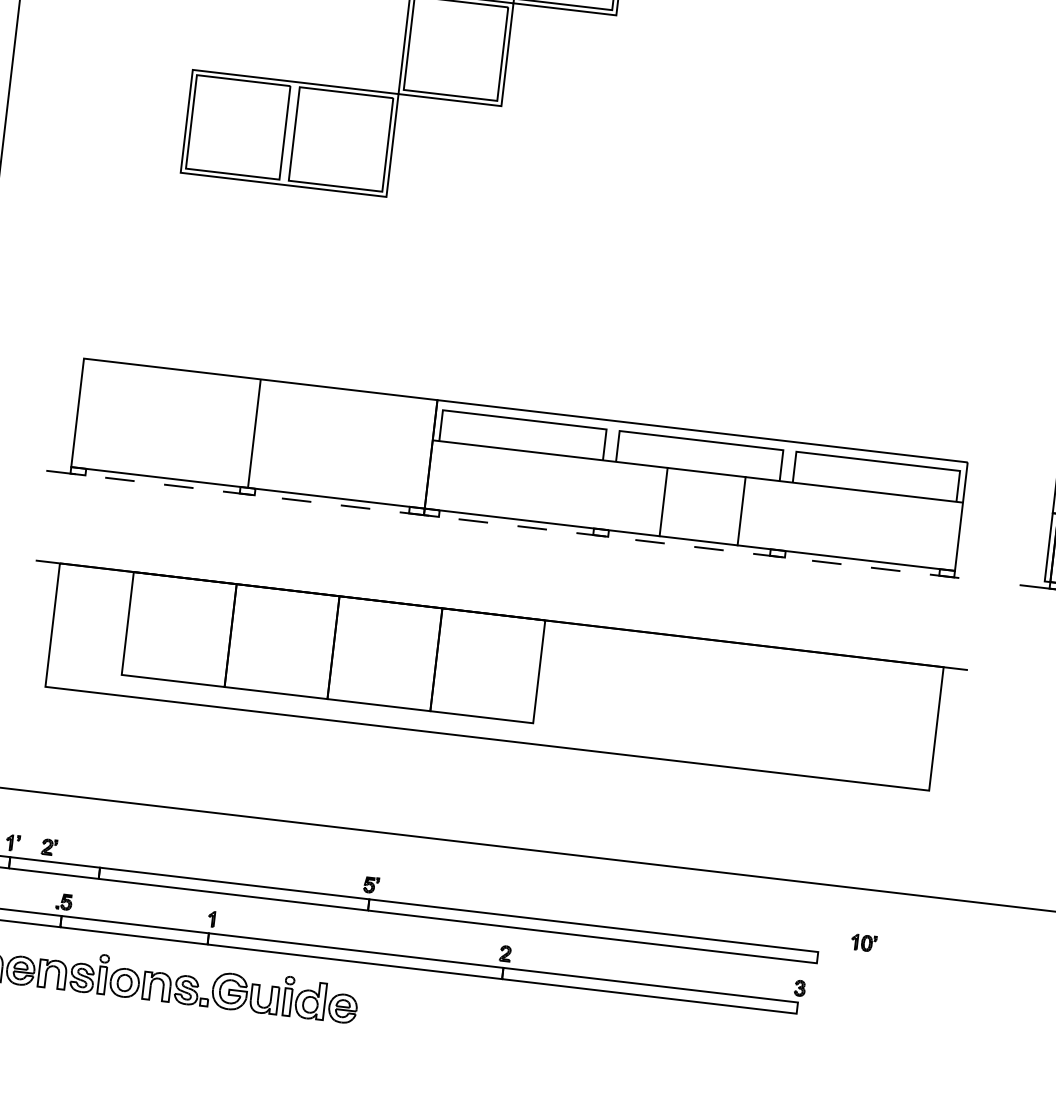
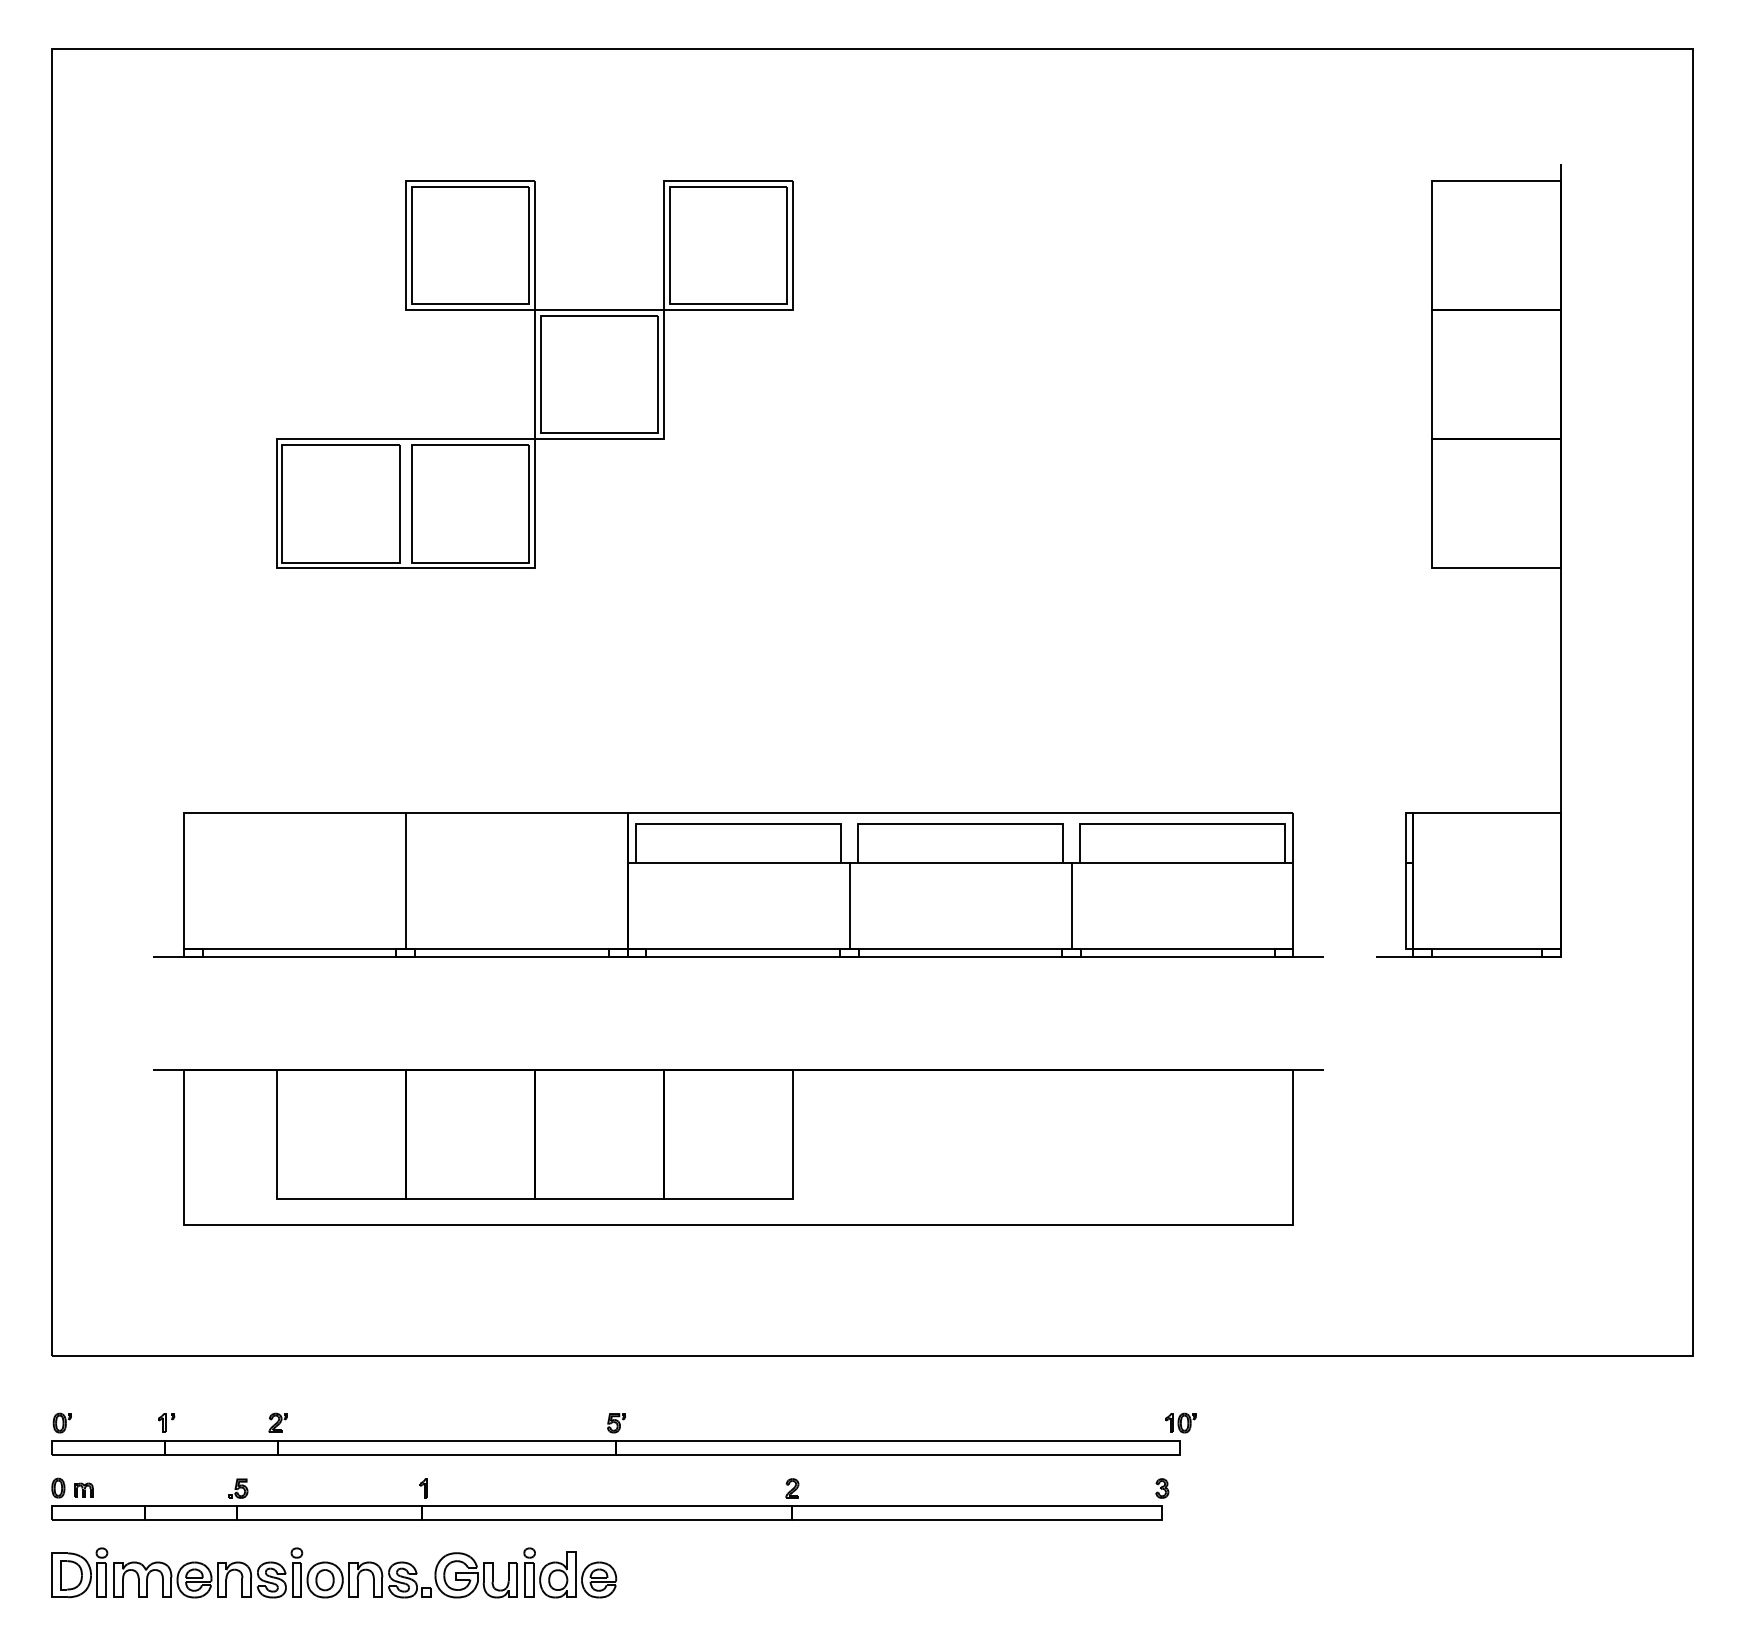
line: (663, 501) -> (849, 905), moved
line: (741, 510) -> (1071, 905), moved
line: (513, 525) -> (739, 957), dashed -> solid
part: (48, 846) -> (277, 1422), moved
part: (863, 942) -> (1180, 1422), moved

